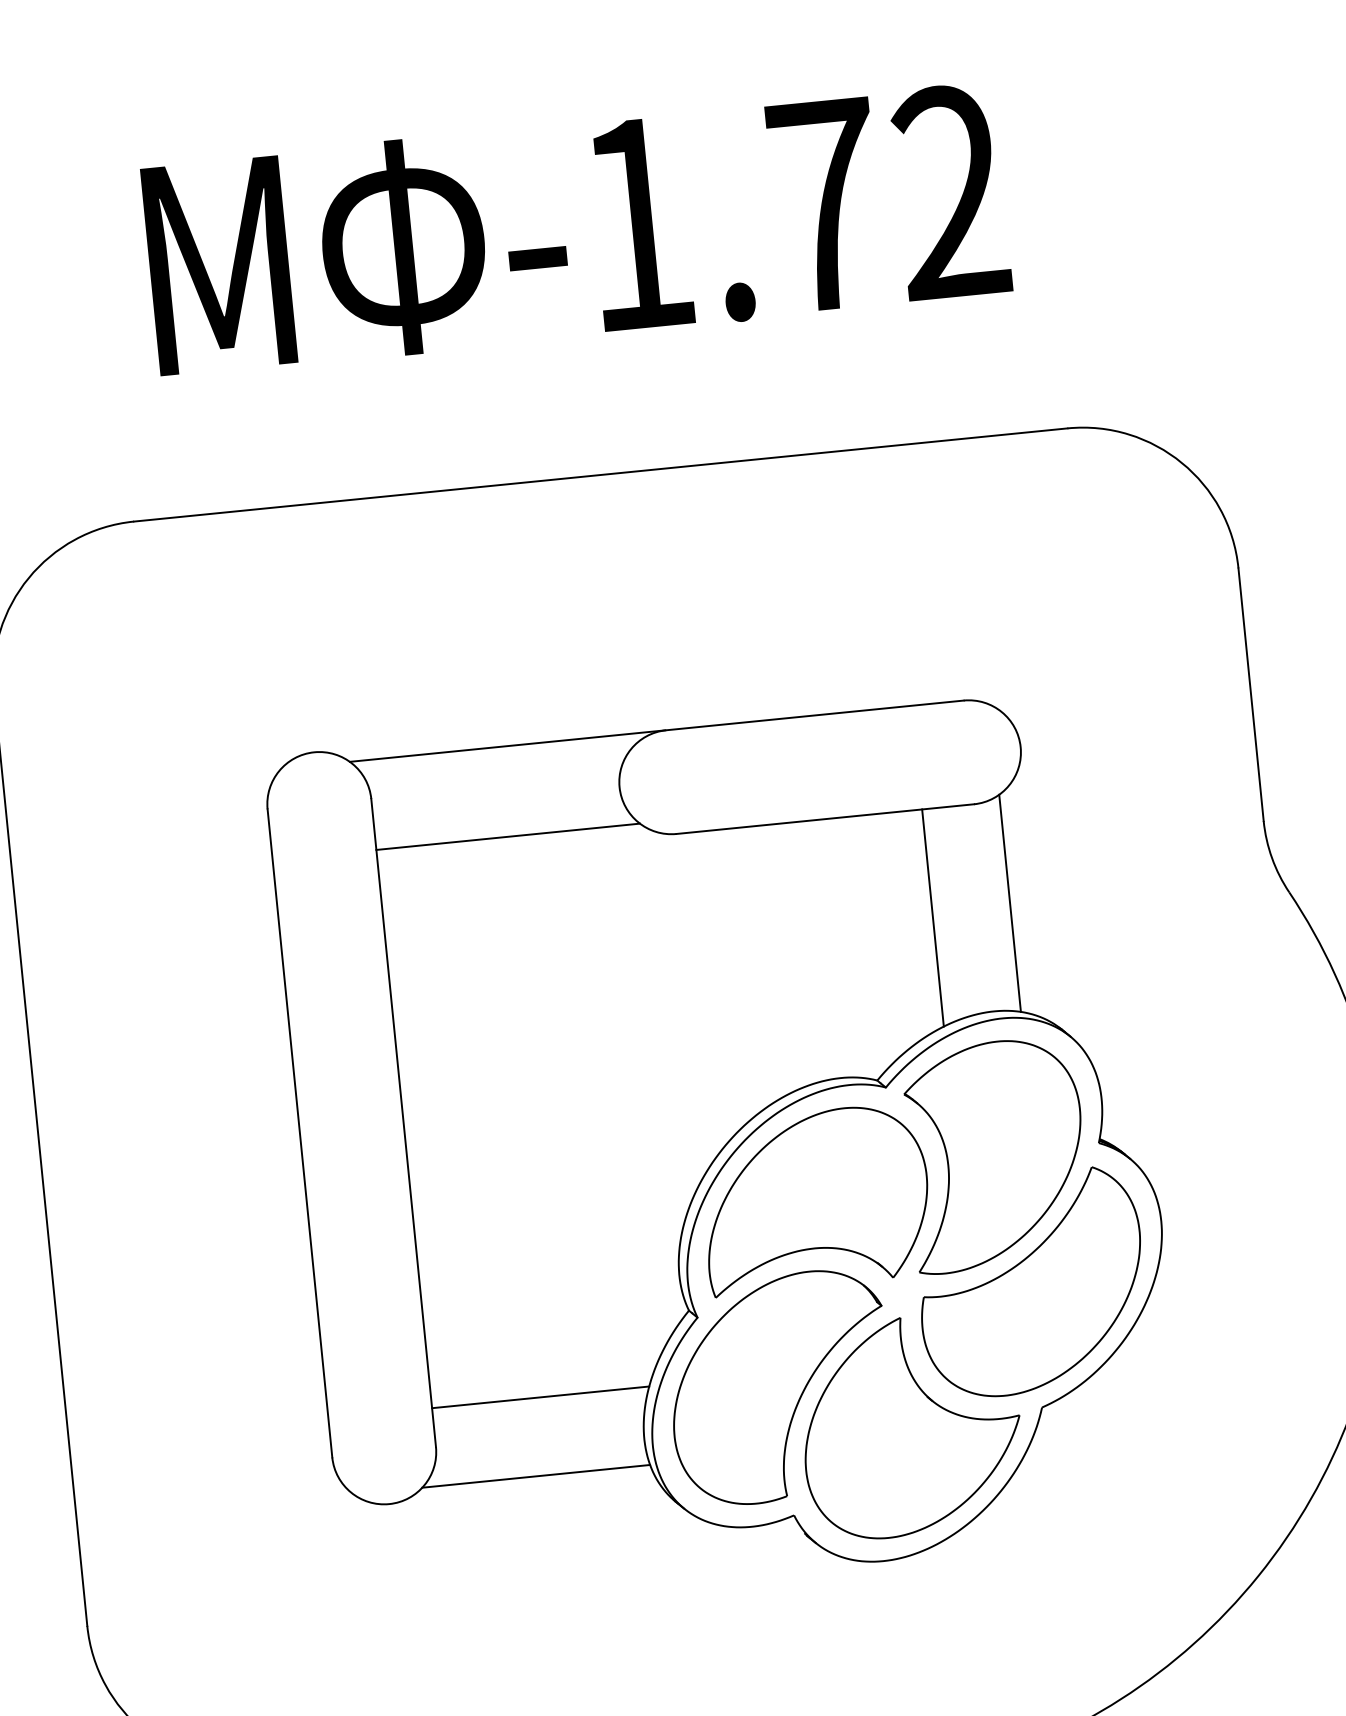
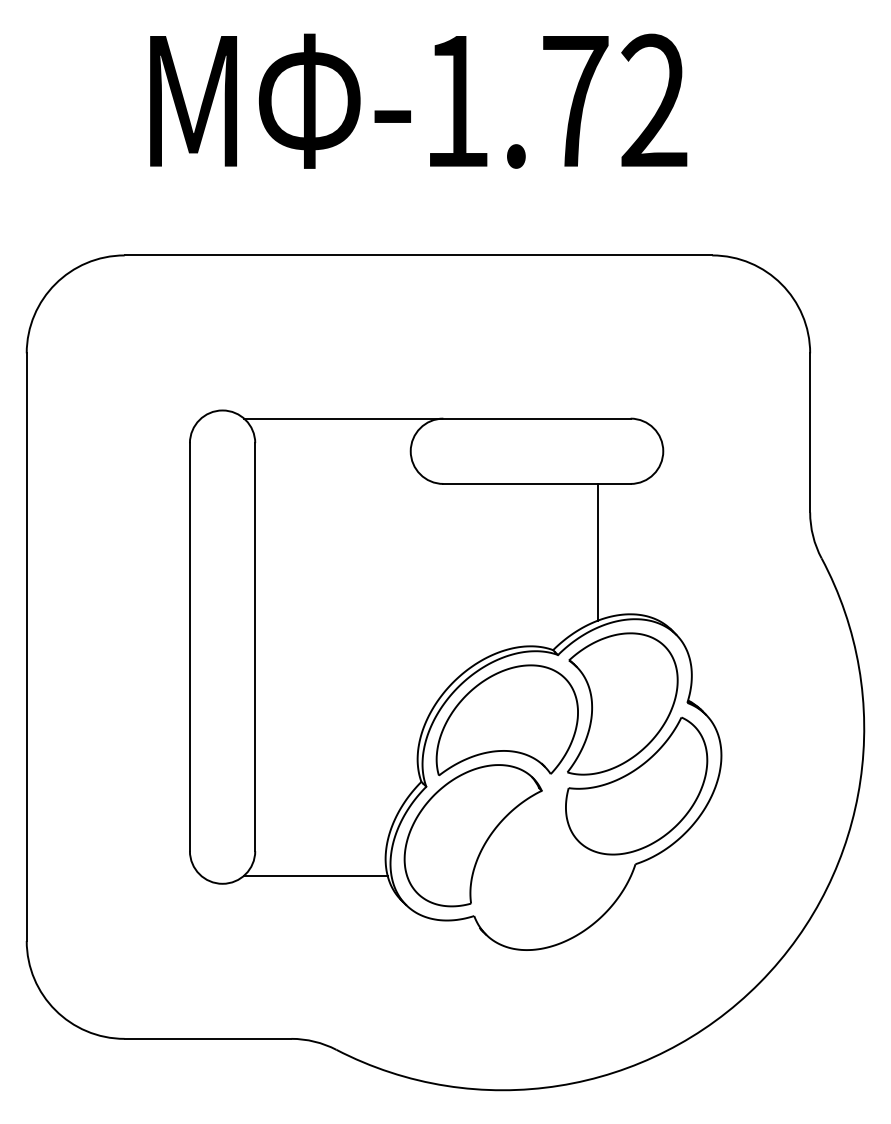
line: (508, 837) -> (338, 475), removed
line: (1009, 902) -> (646, 547), removed
line: (540, 1397) -> (323, 826), removed
part: (910, 1425) -> (552, 867), removed

